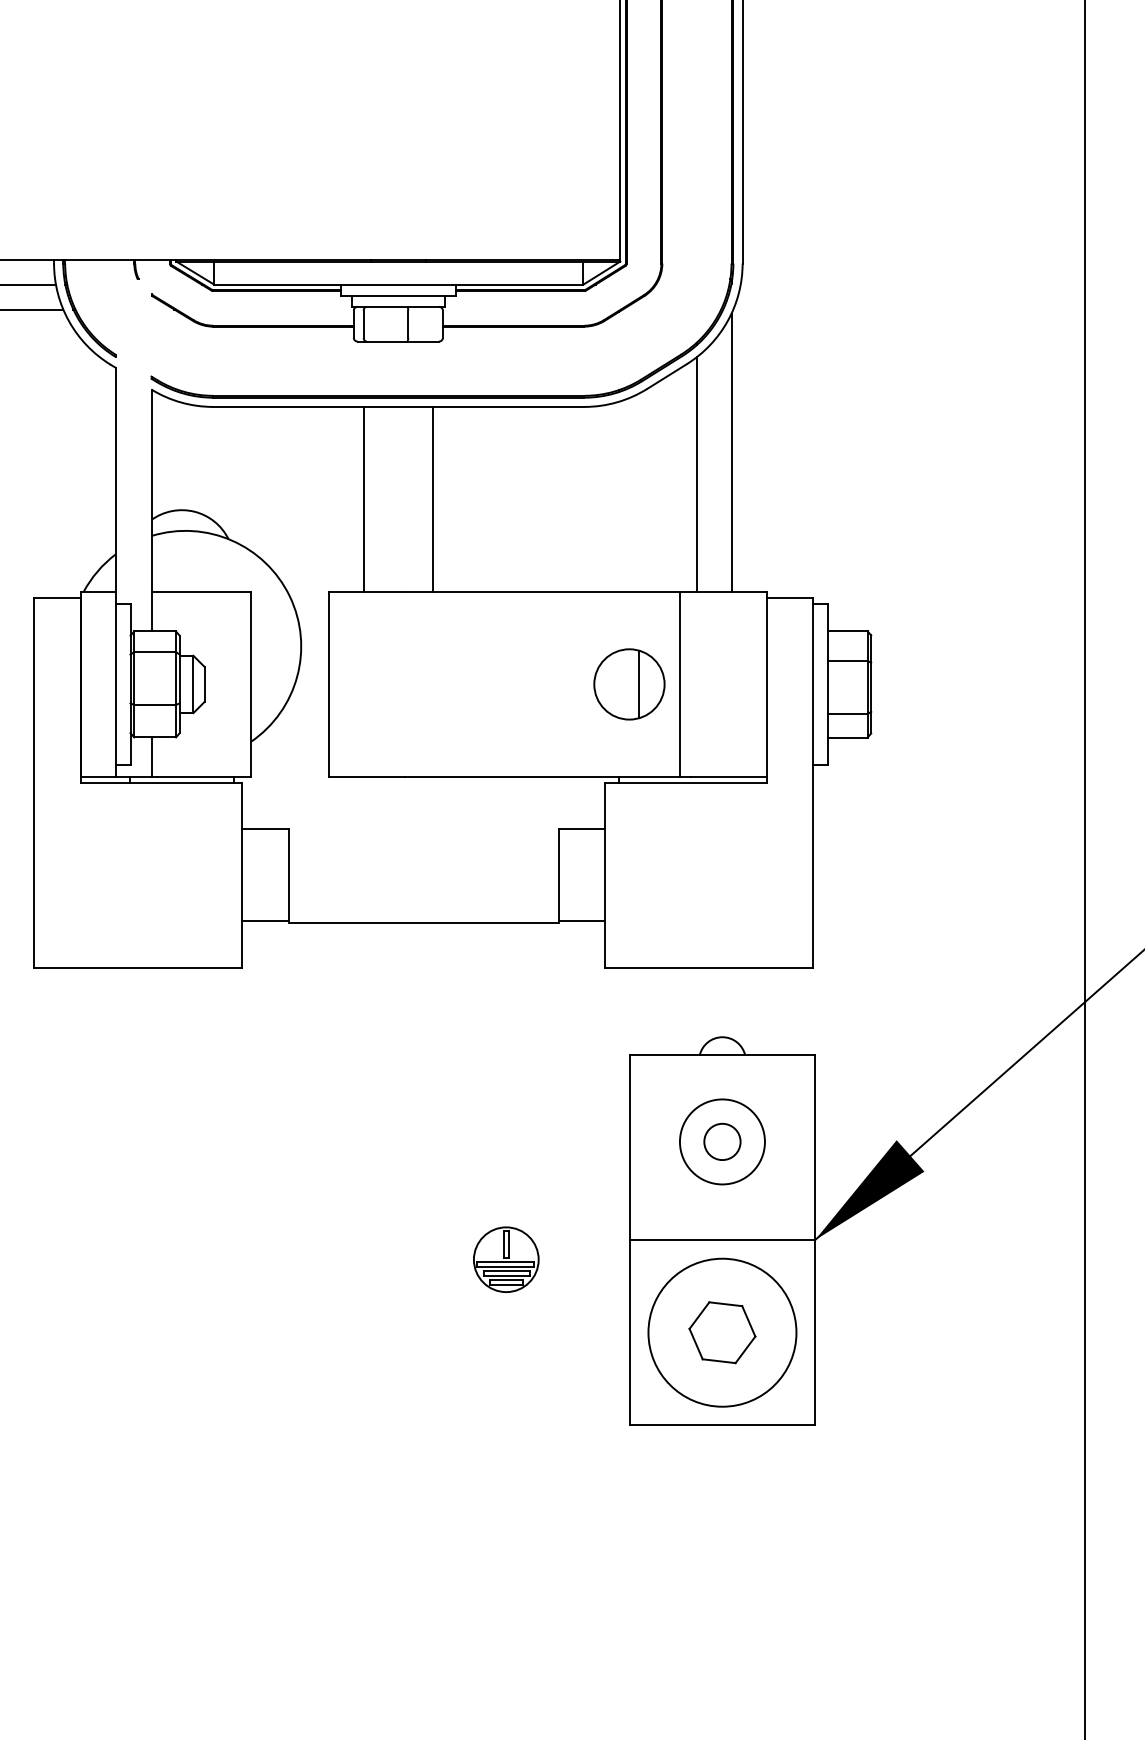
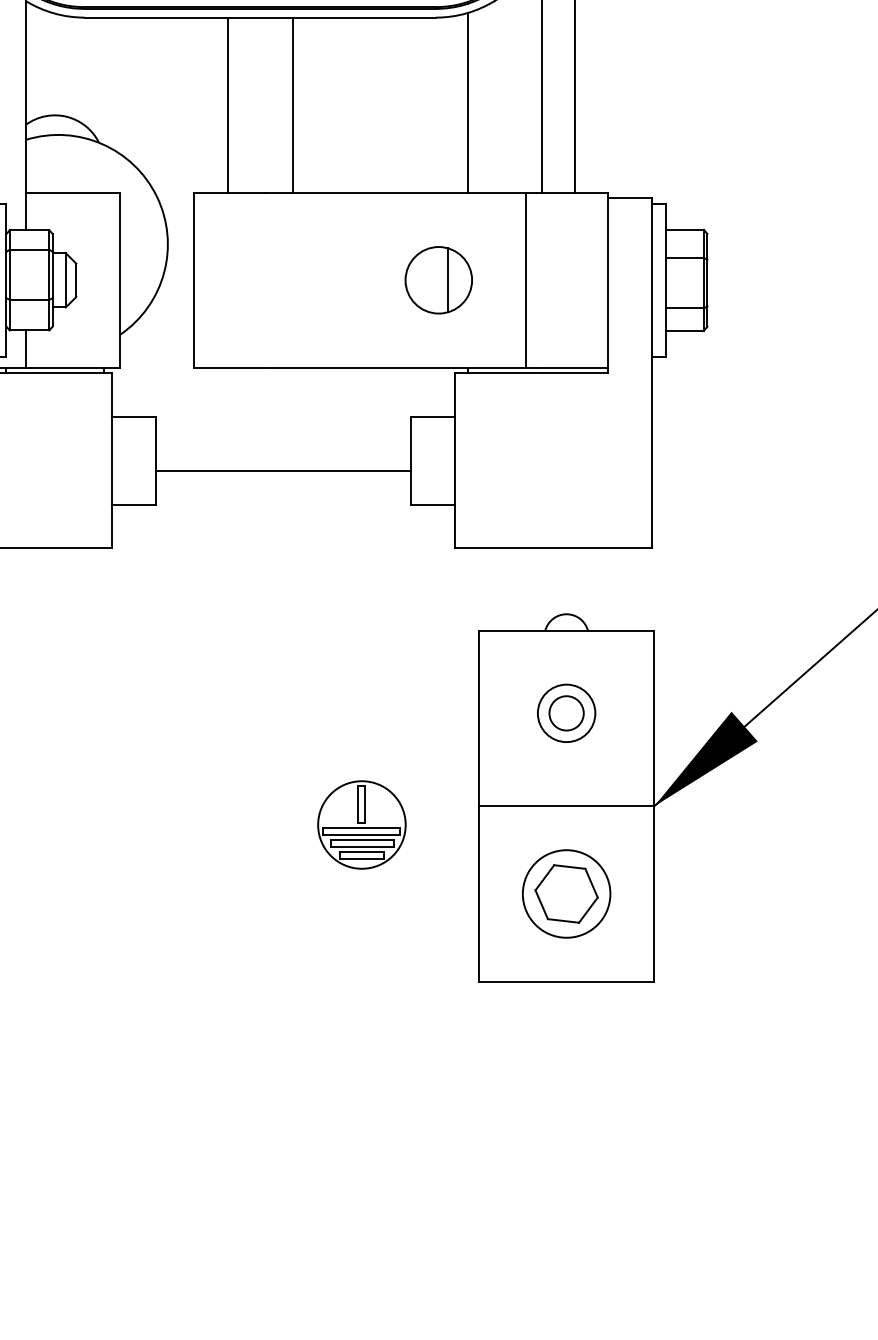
line: (618, 496) -> (468, 102), added
part: (629, 684) -> (438, 280), moved
line: (423, 922) -> (283, 470), moved
circle: (722, 1141) -> (566, 712), size x0.71
part: (506, 1259) -> (362, 824), size x1.43
circle: (722, 1332) -> (566, 893), size x0.62

